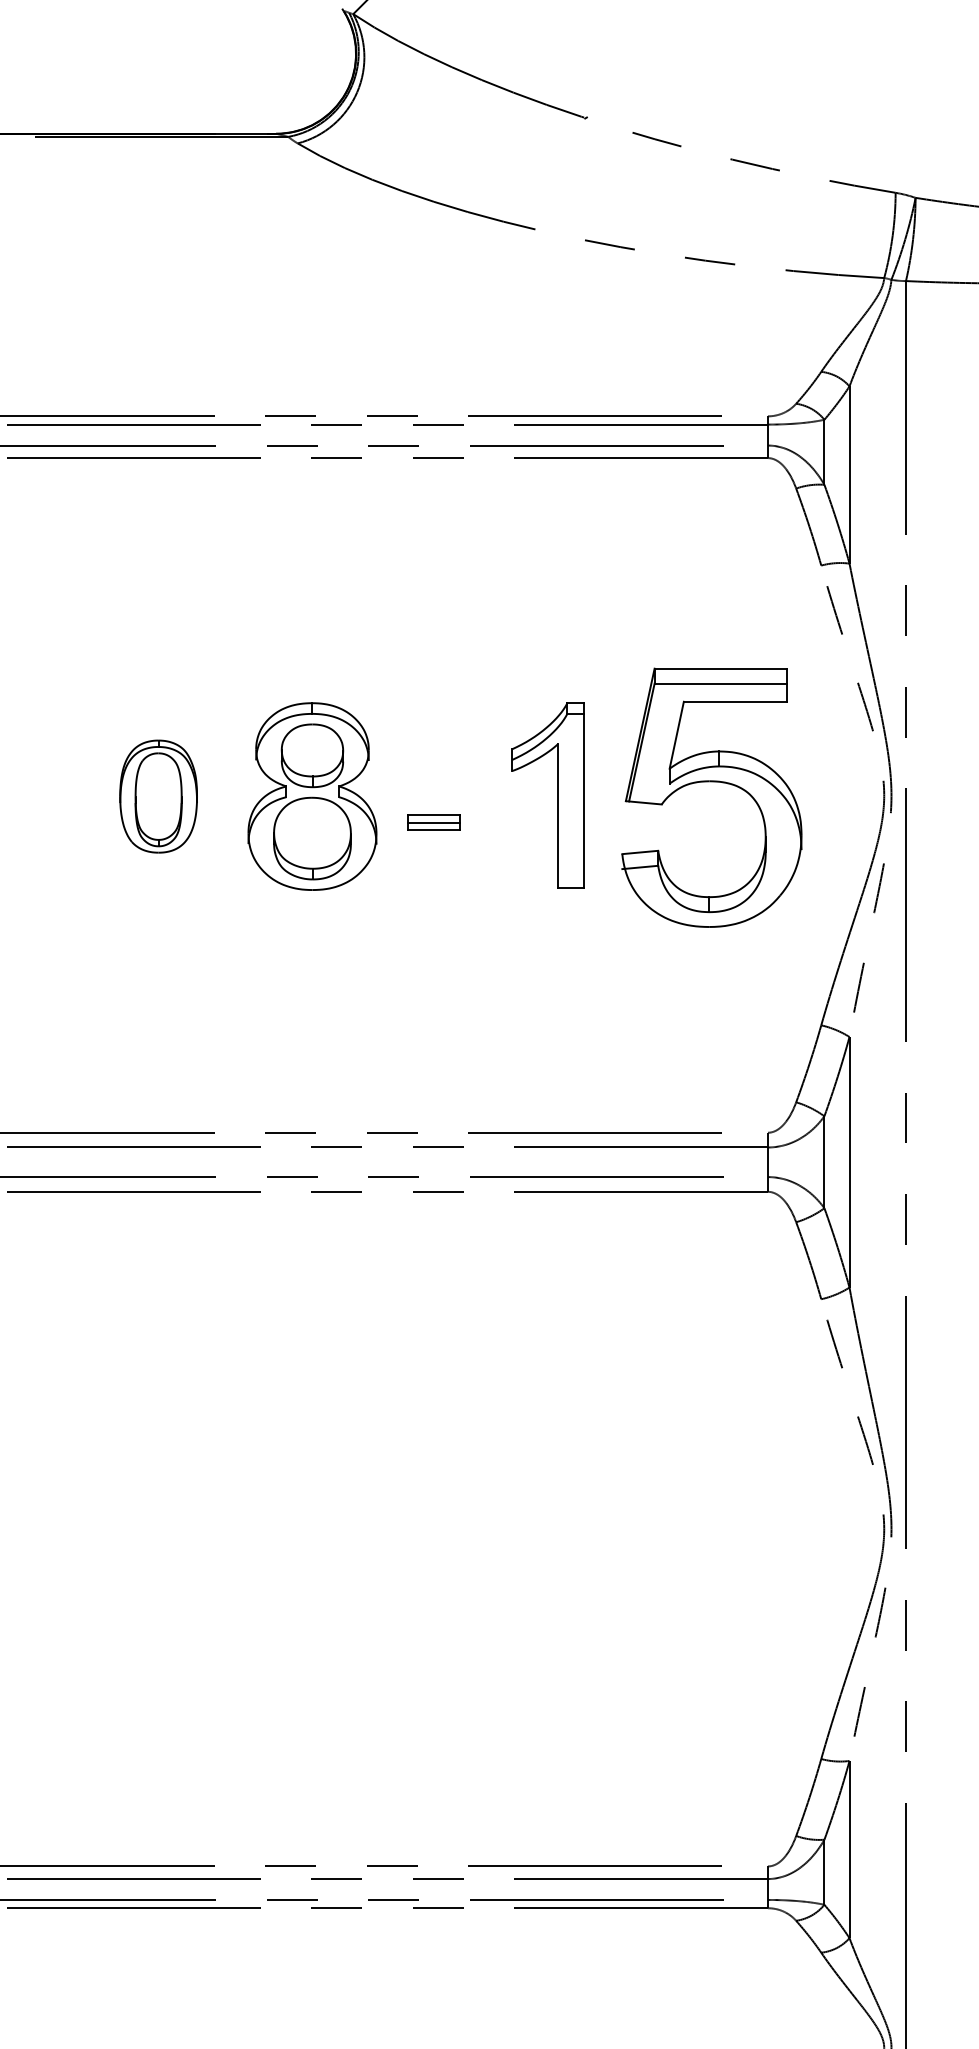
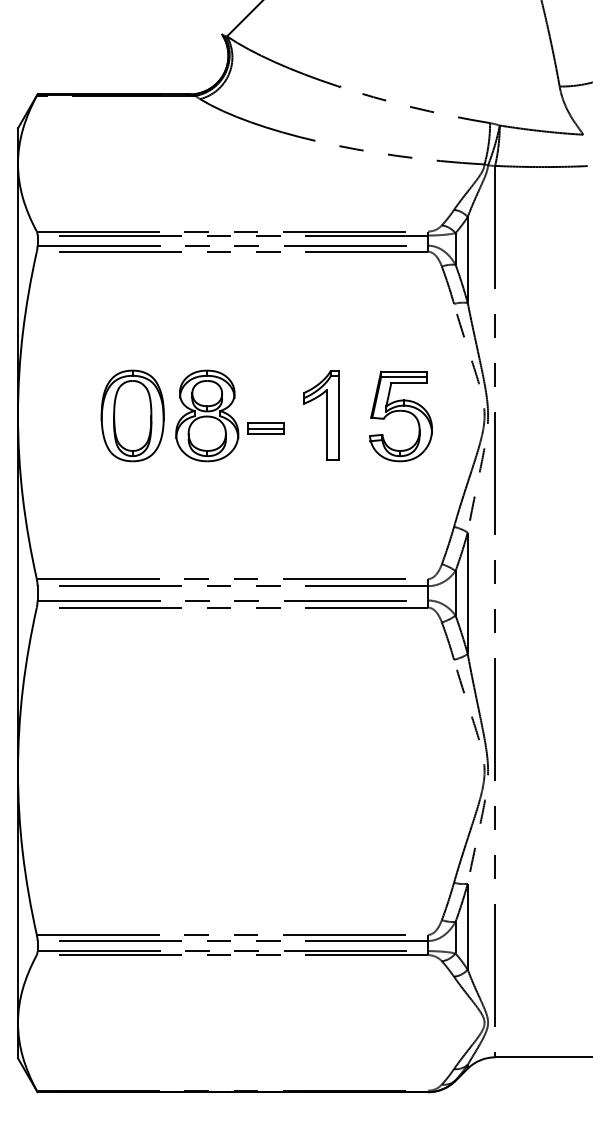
part: (158, 795) -> (132, 415), size x1.67
part: (710, 797) -> (400, 416), size x0.71
part: (432, 822) -> (265, 428), size x1.43

